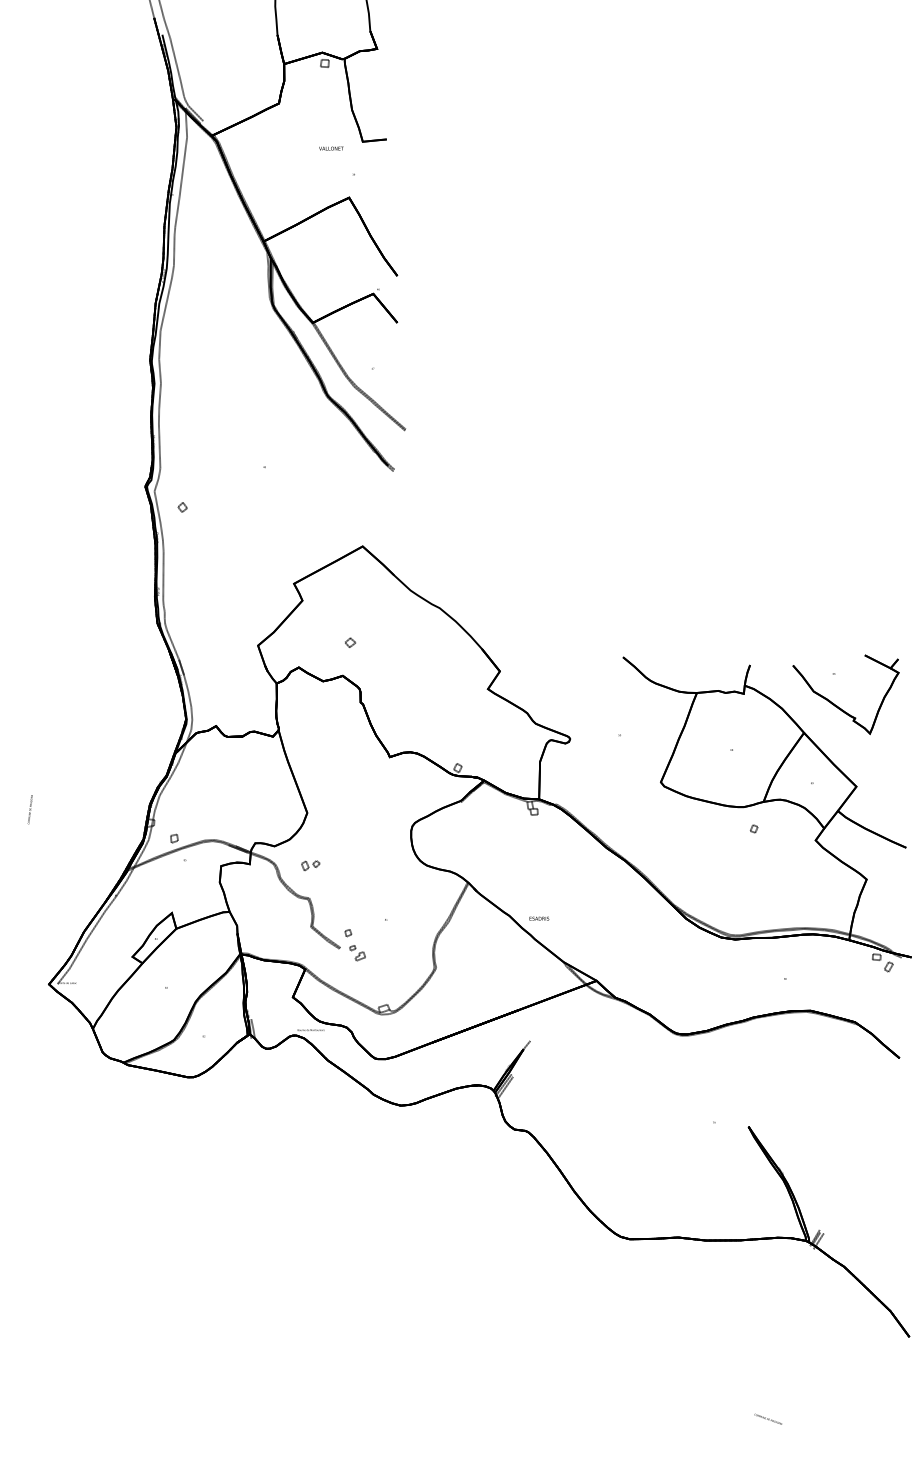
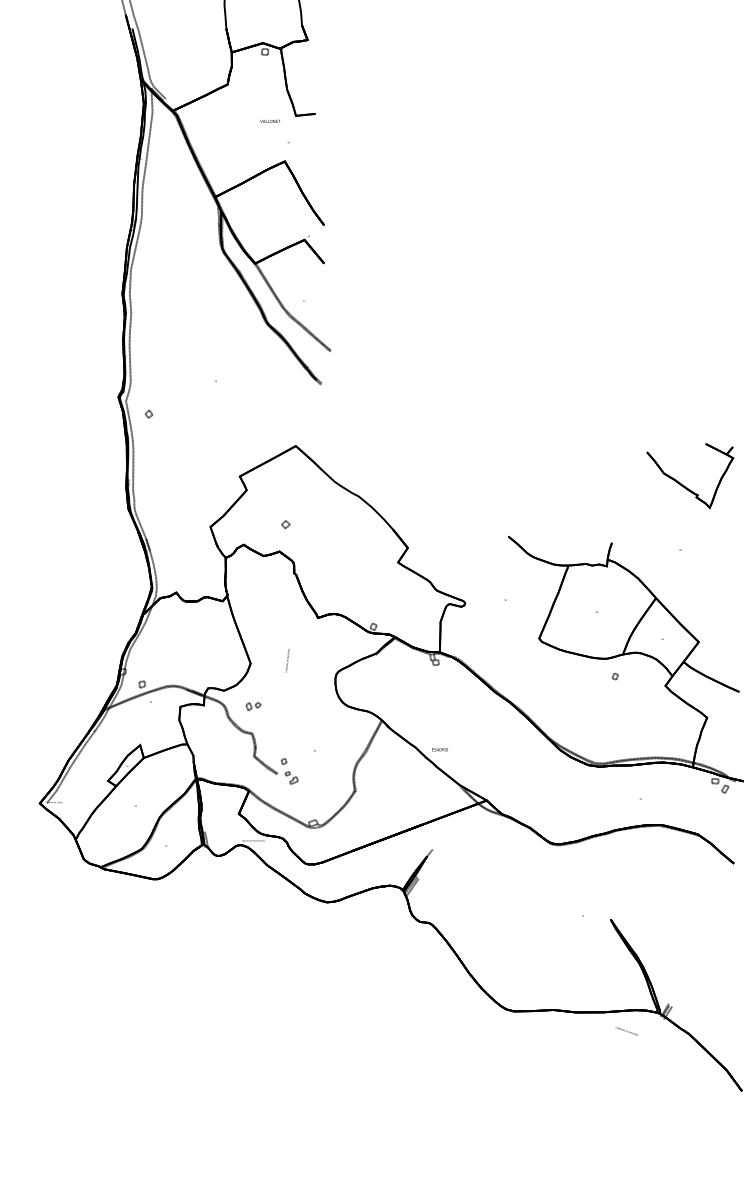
part: (838, 706) -> (684, 485), moved
text: (30, 809) -> (287, 660), moved
text: (767, 1418) -> (626, 1030), moved

